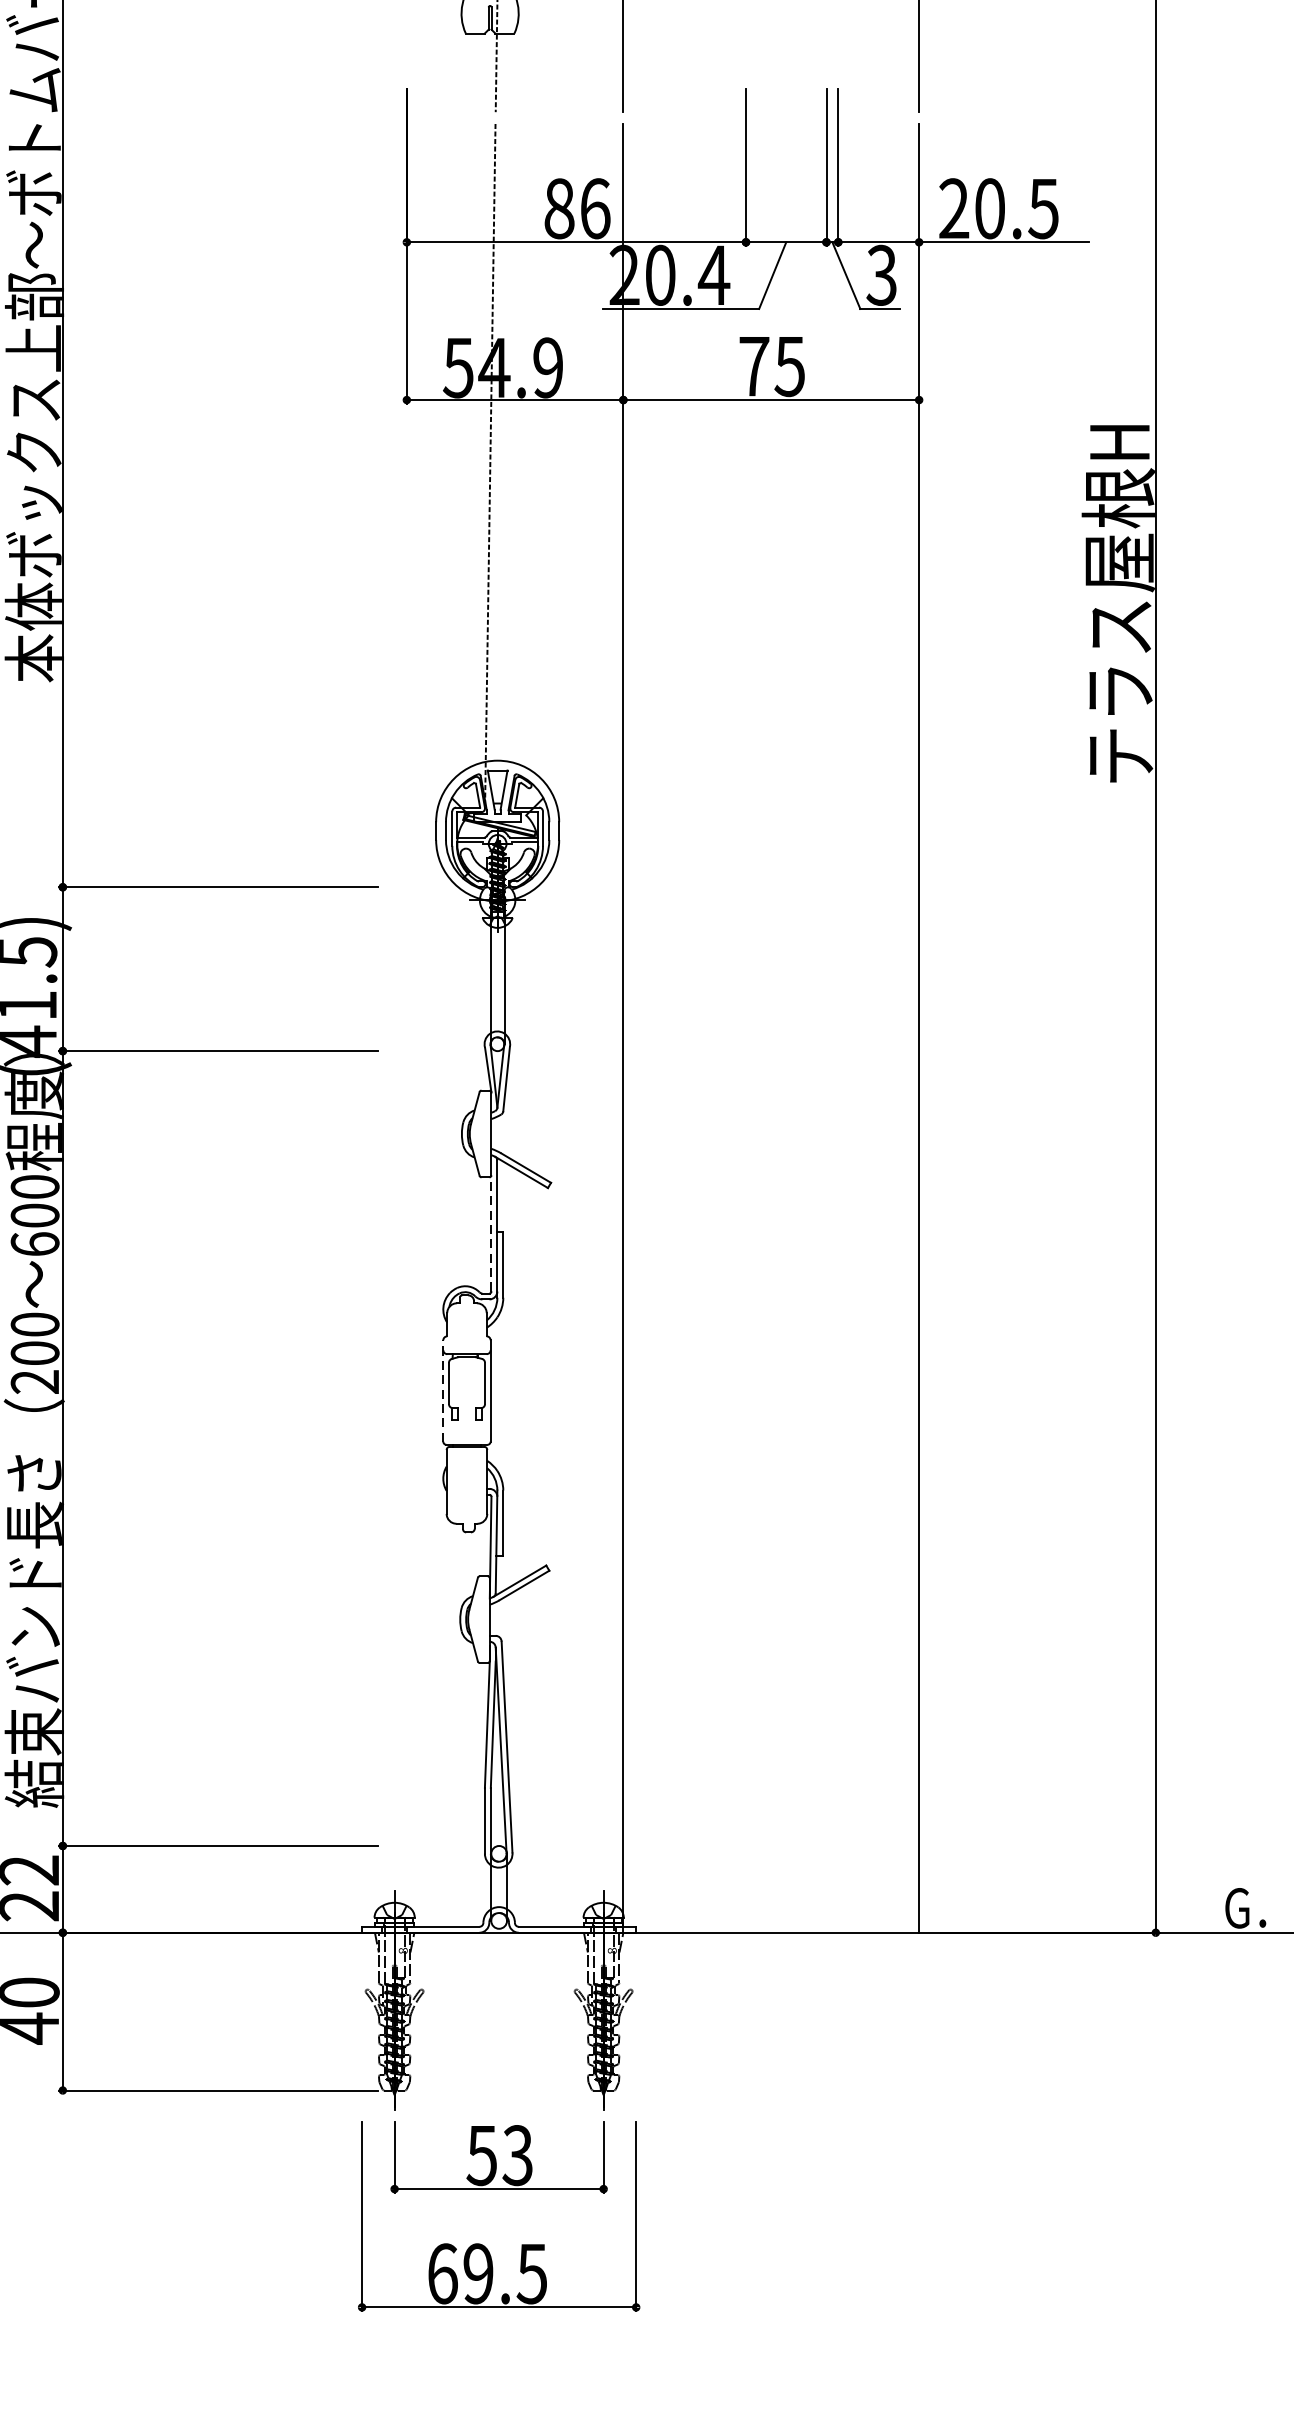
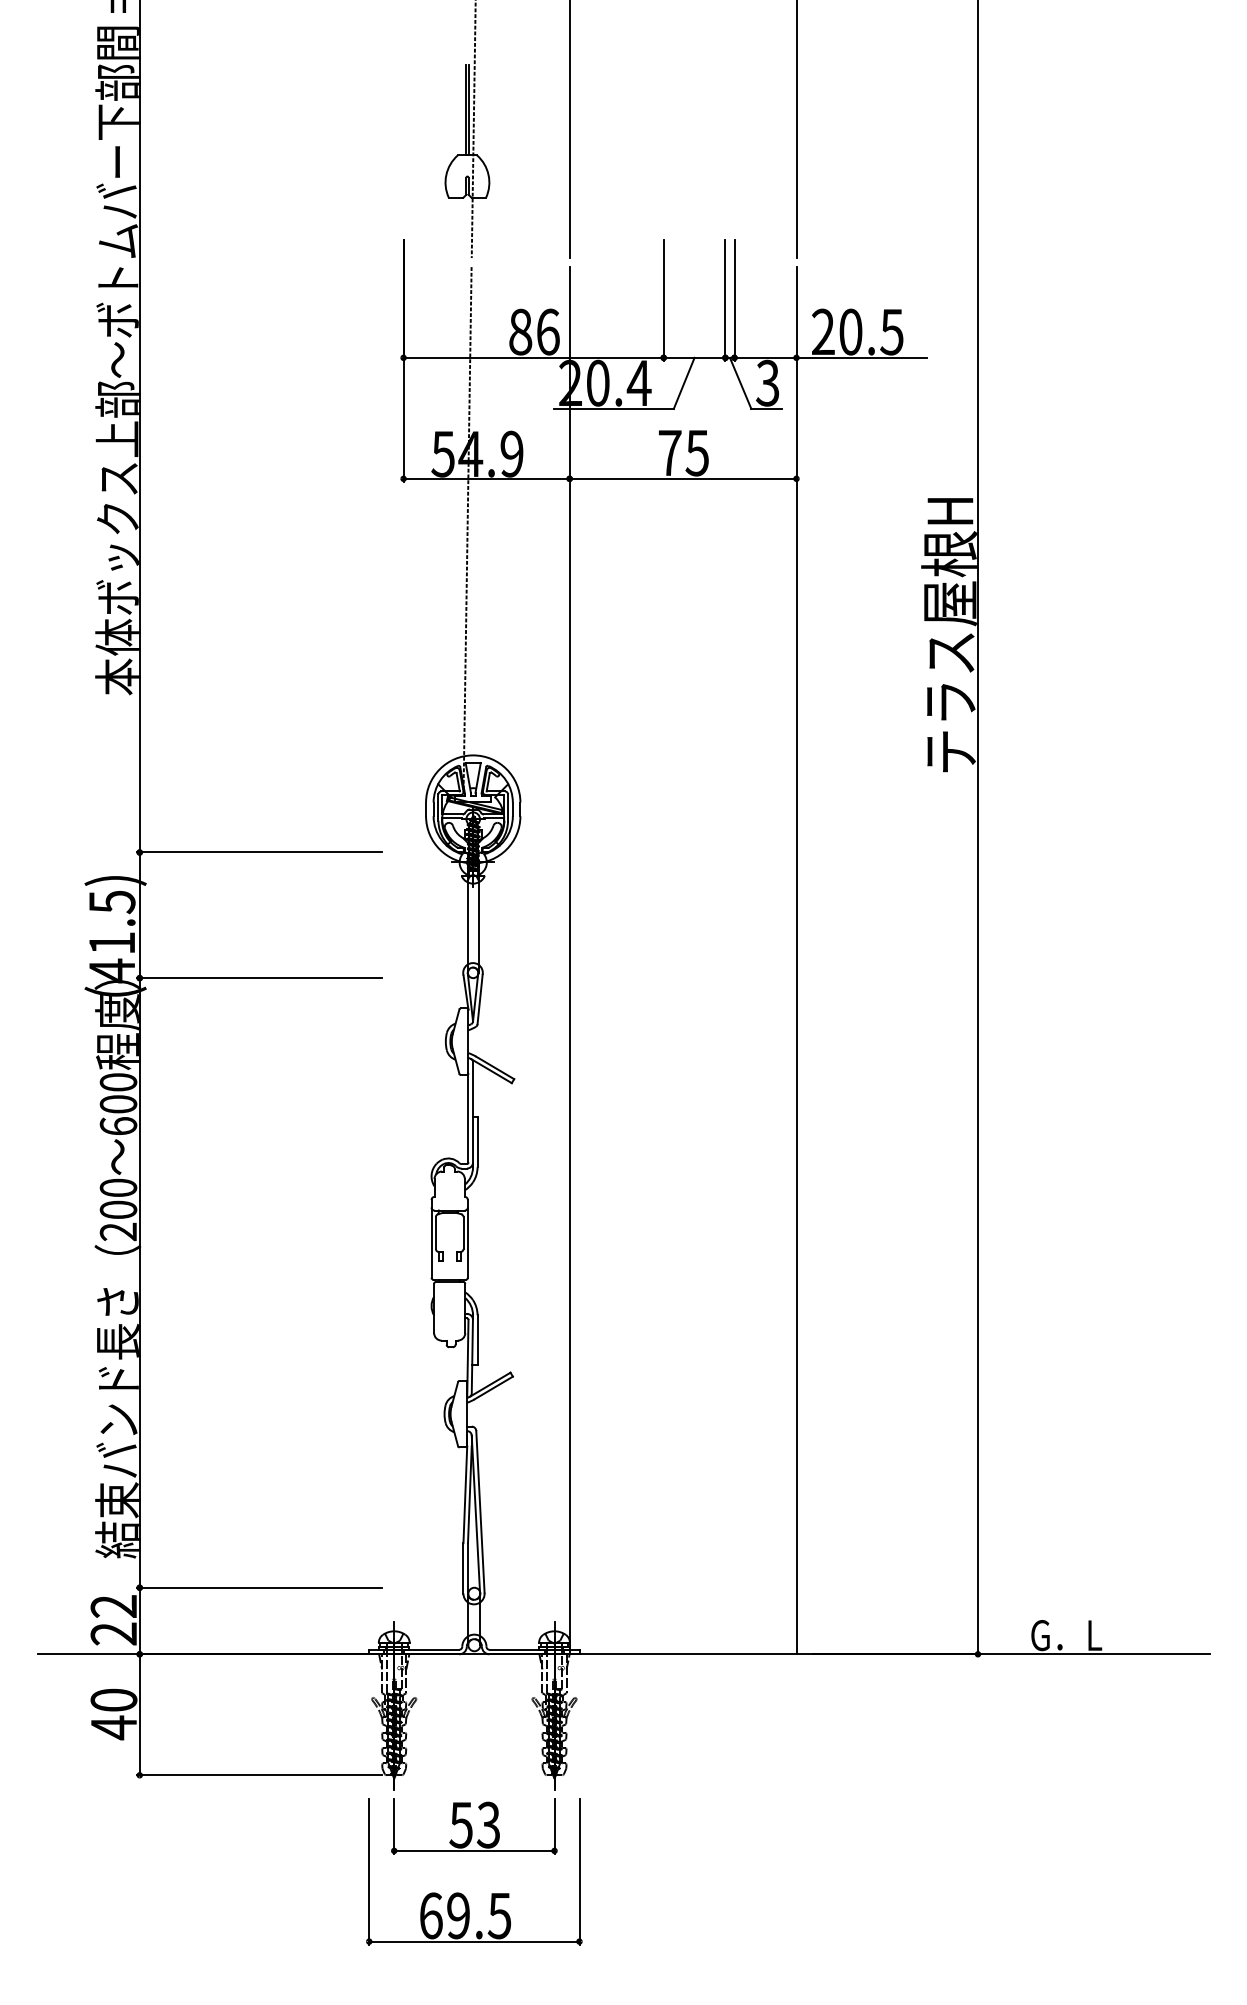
line: (491, 1232) -> (468, 1117), dashed -> solid
line: (443, 1390) -> (431, 1238), dashed -> solid

